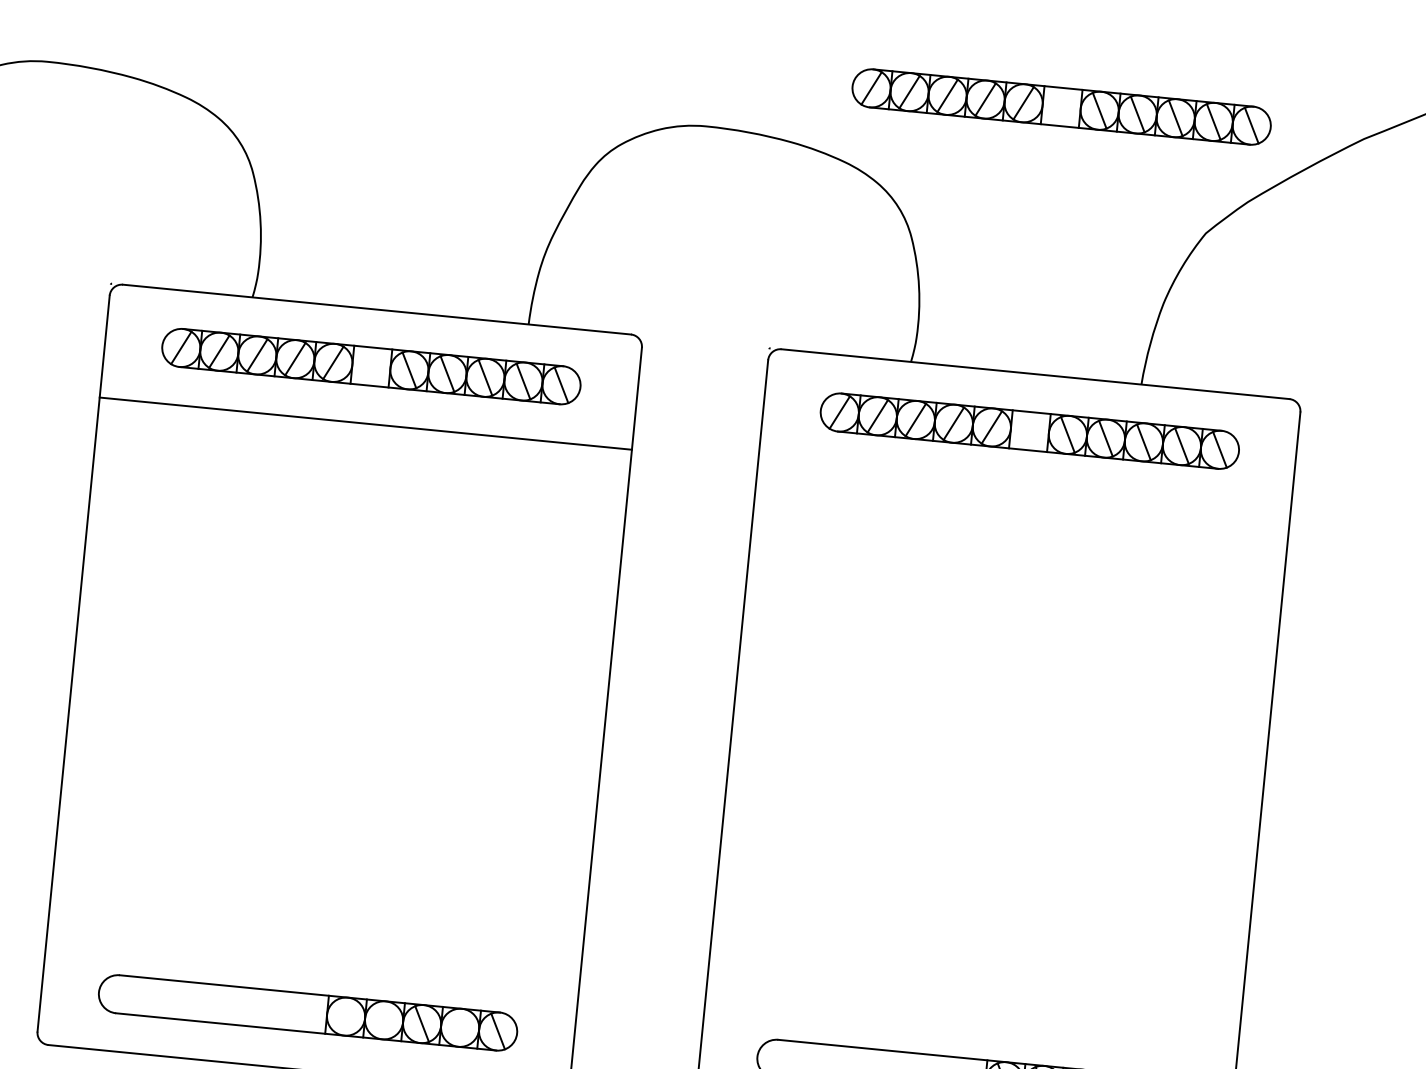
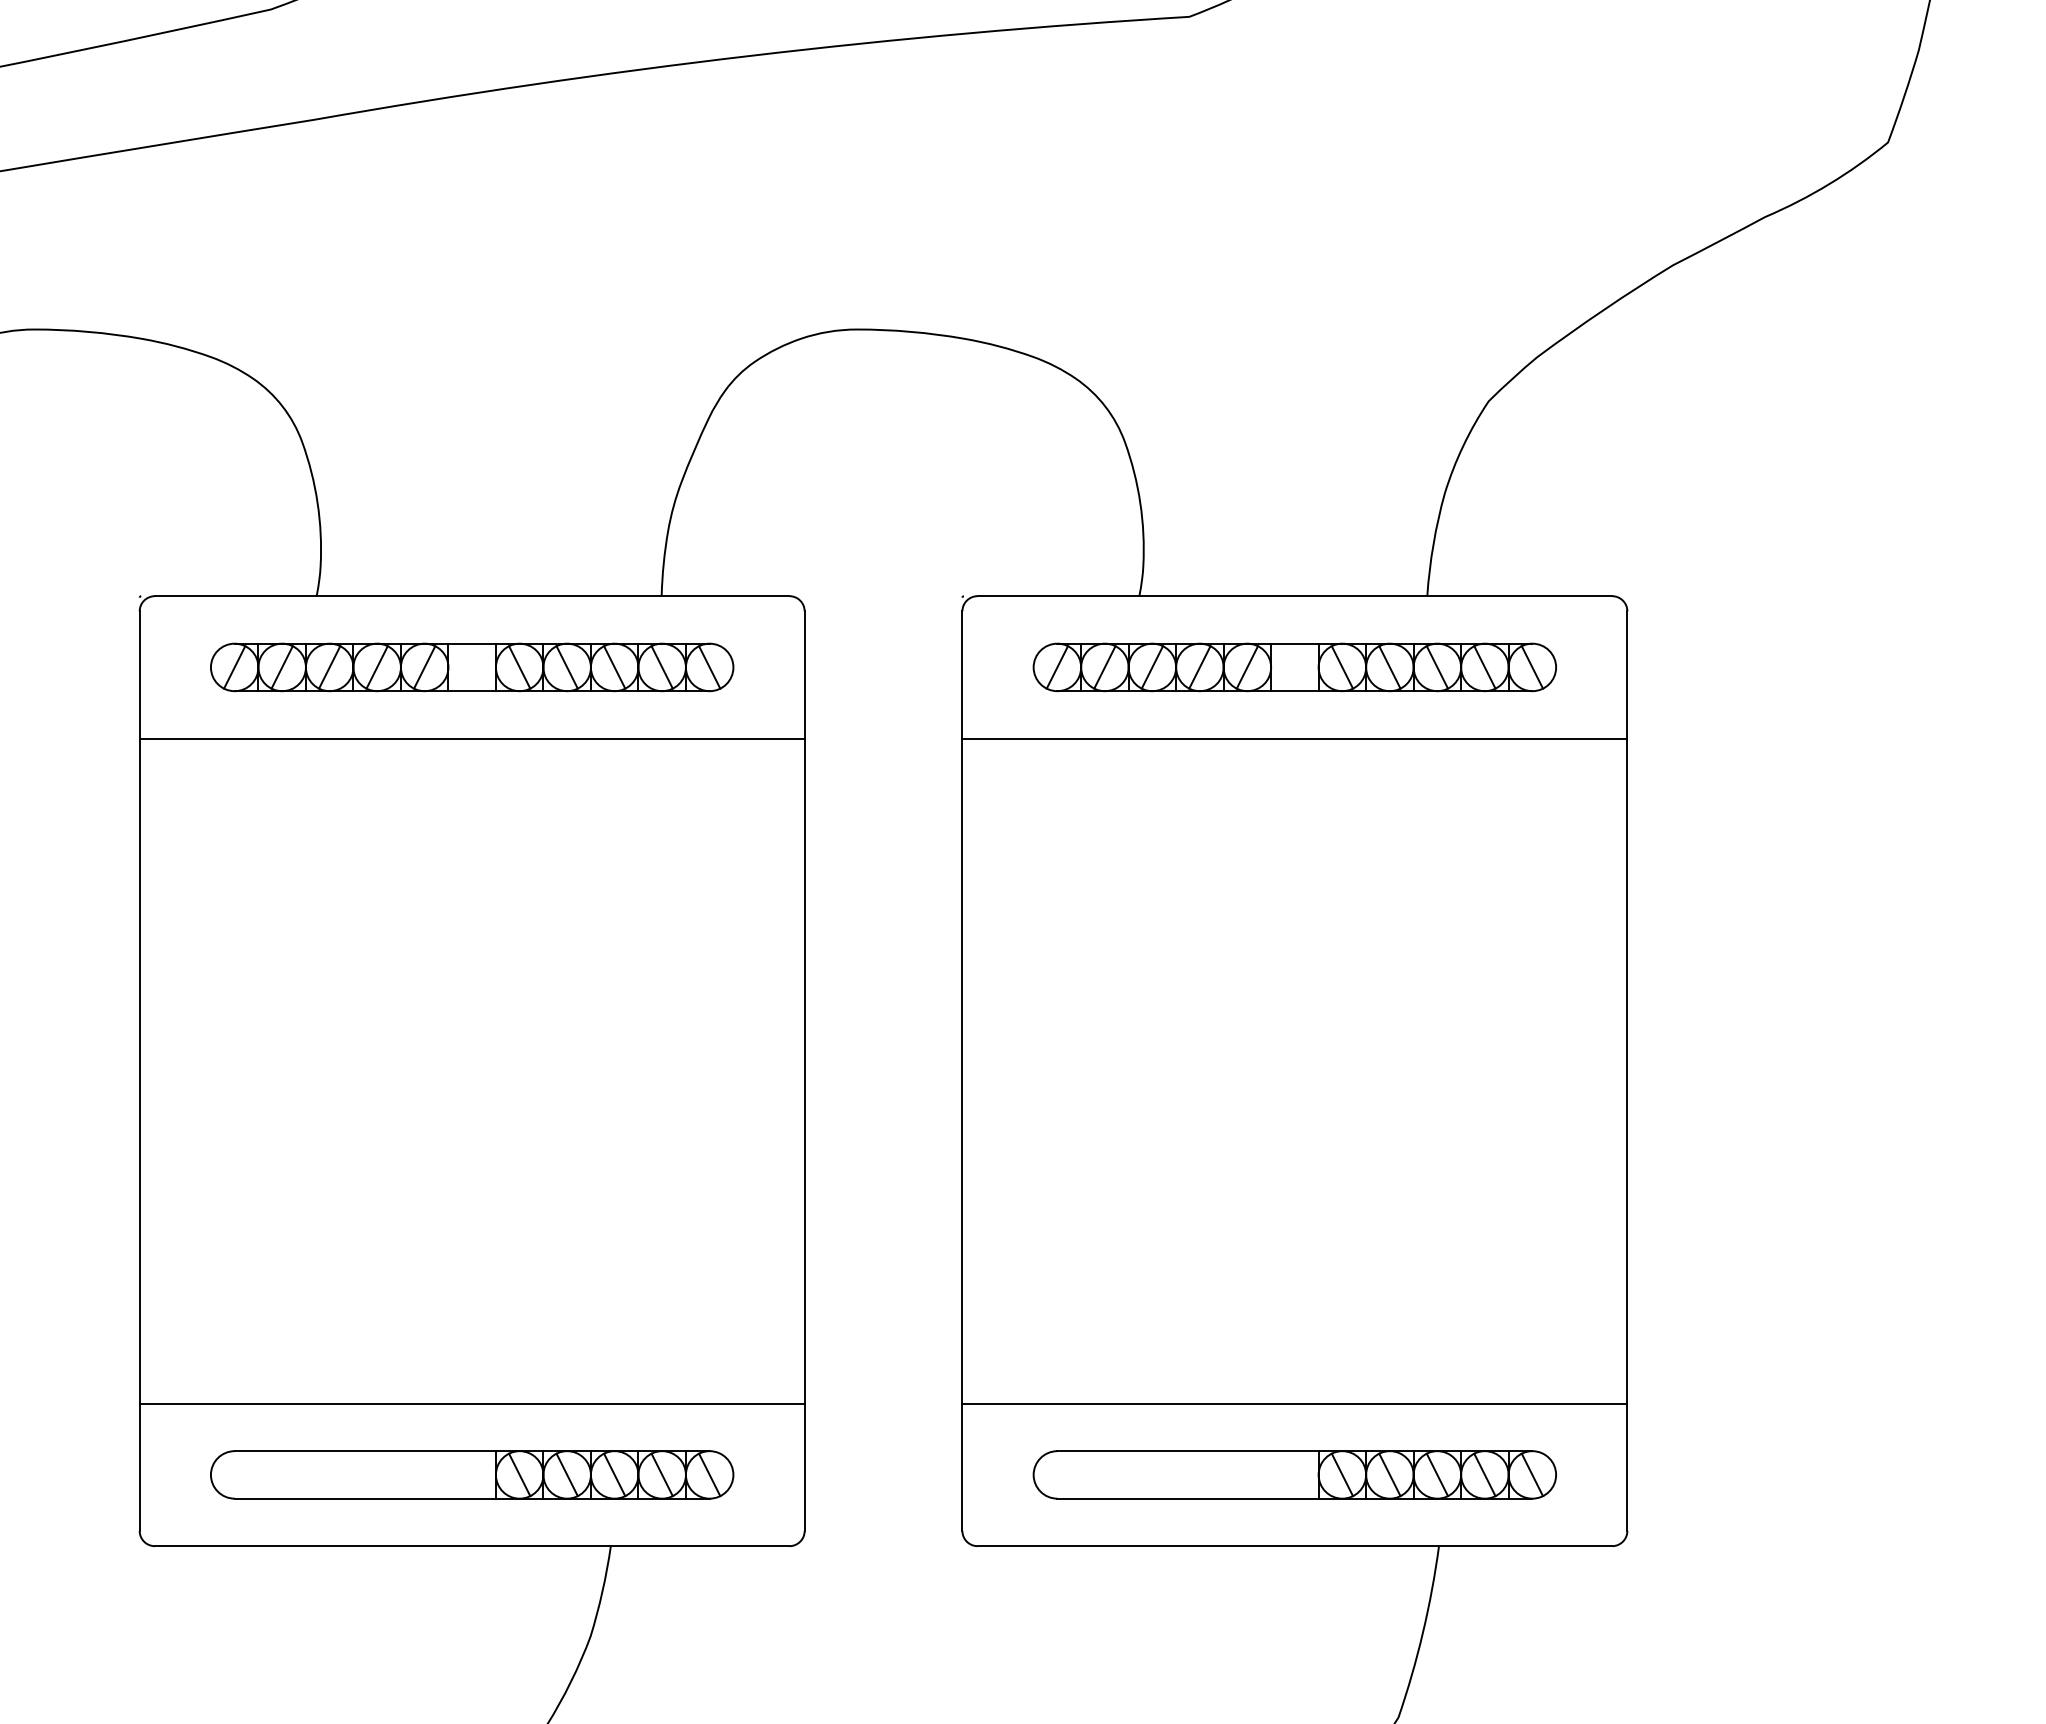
part: (1061, 107) -> (1294, 262), removed
line: (1023, 488) -> (1294, 738), added
line: (313, 955) -> (471, 1403), added
line: (345, 1016) -> (519, 1474), added
line: (383, 1019) -> (566, 1474), added
line: (971, 1020) -> (1294, 1403), added
line: (459, 1027) -> (661, 1474), added

